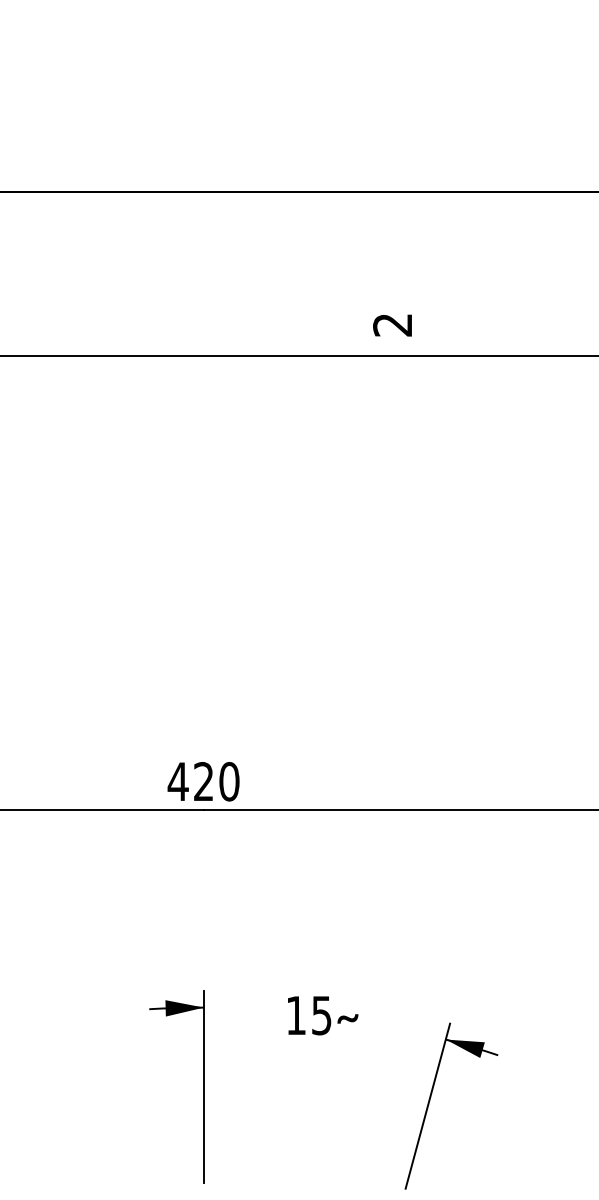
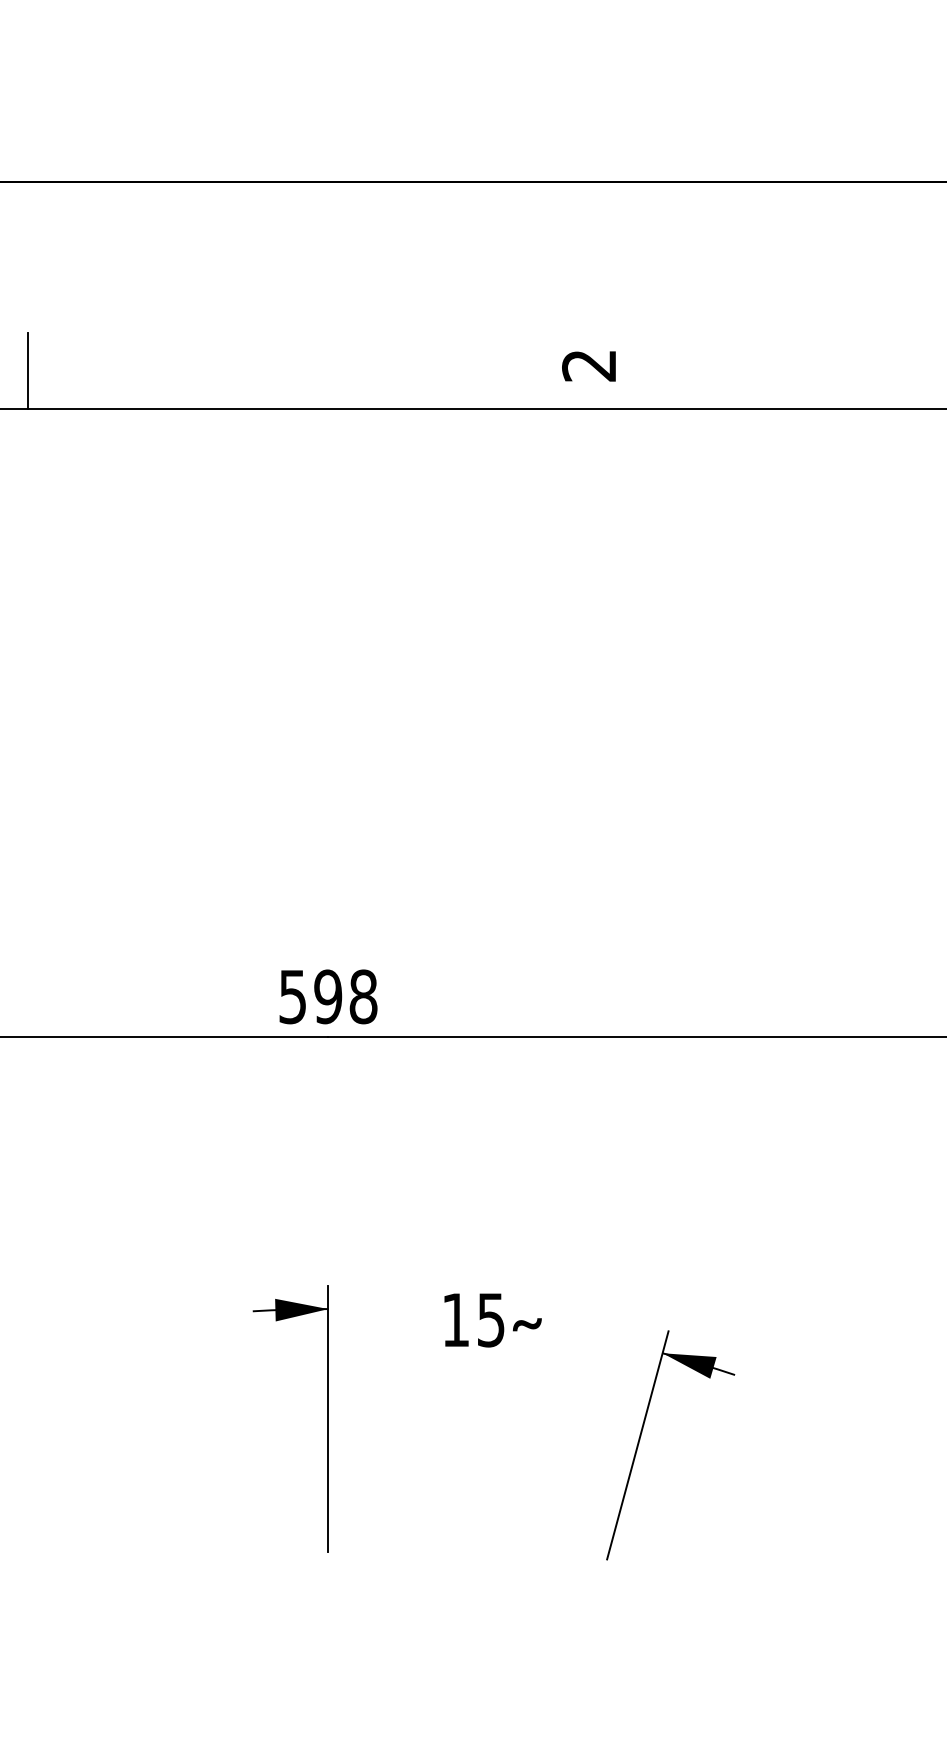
text: (203, 781) -> (327, 996), 420 -> 598

